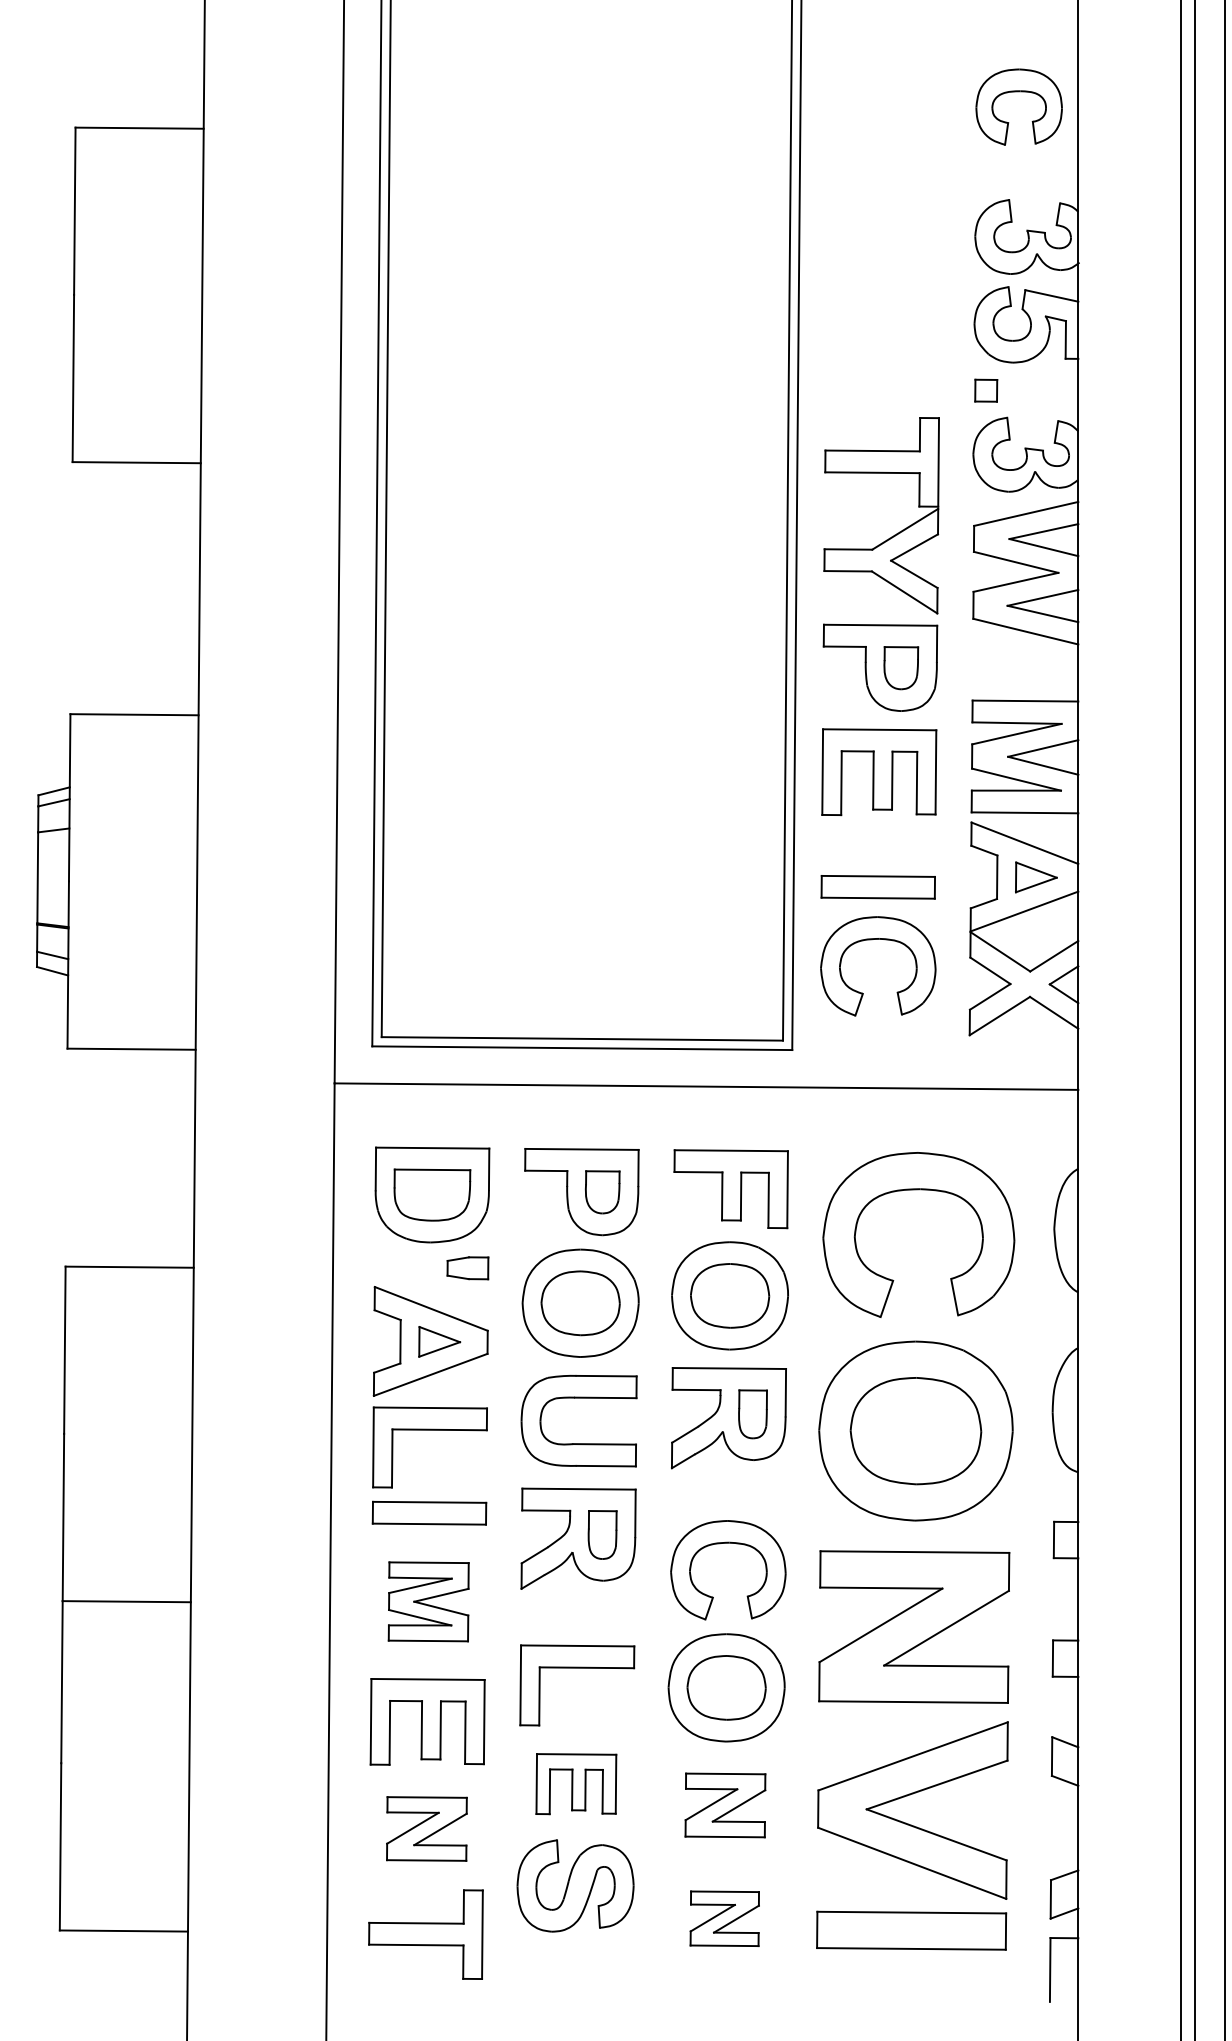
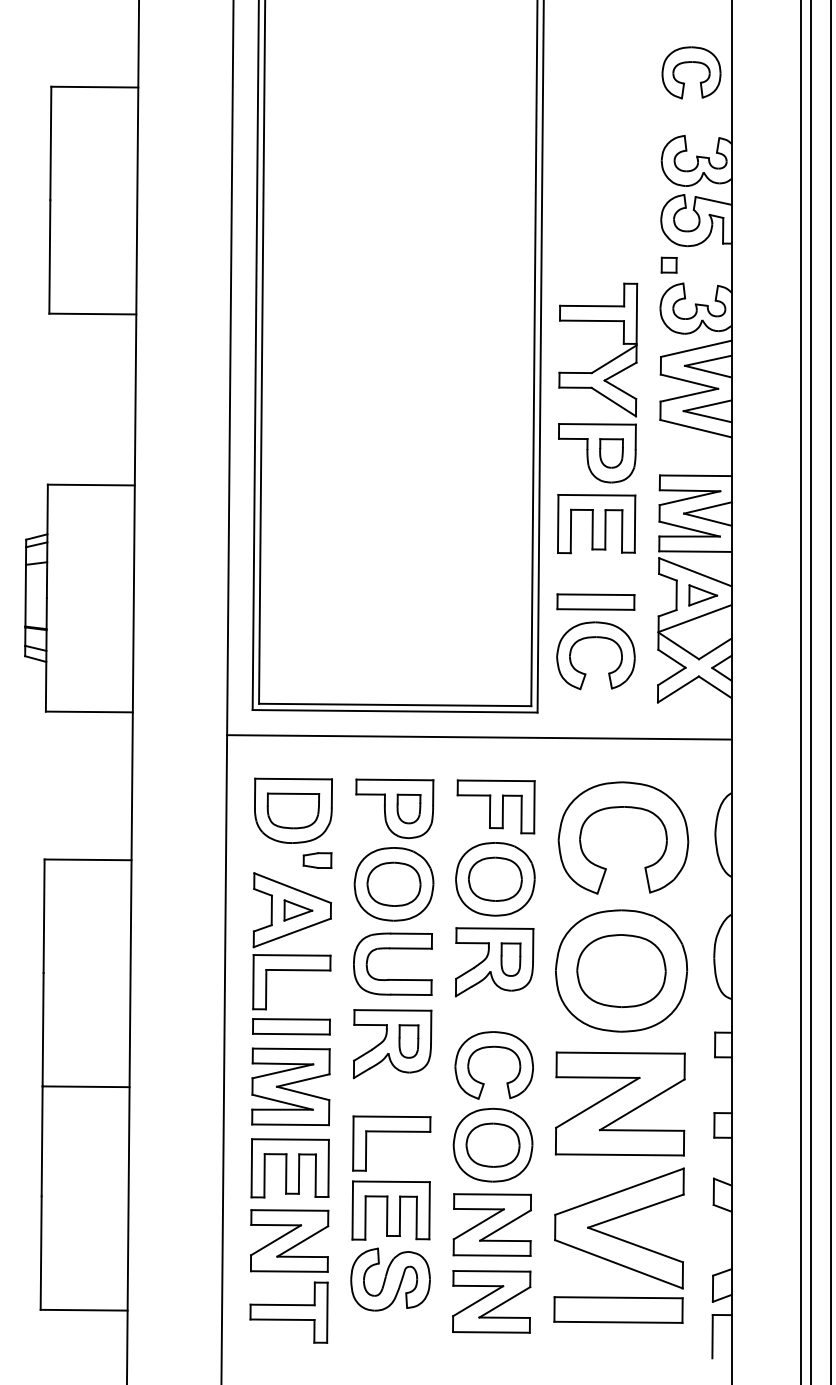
part: (428, 1601) -> (290, 1086), size x1.43
part: (575, 1784) -> (390, 1210), size x1.43
part: (724, 1804) -> (491, 1224), size x1.43
part: (426, 1828) -> (289, 1240), size x1.43
part: (724, 1918) -> (491, 1301), size x1.67

